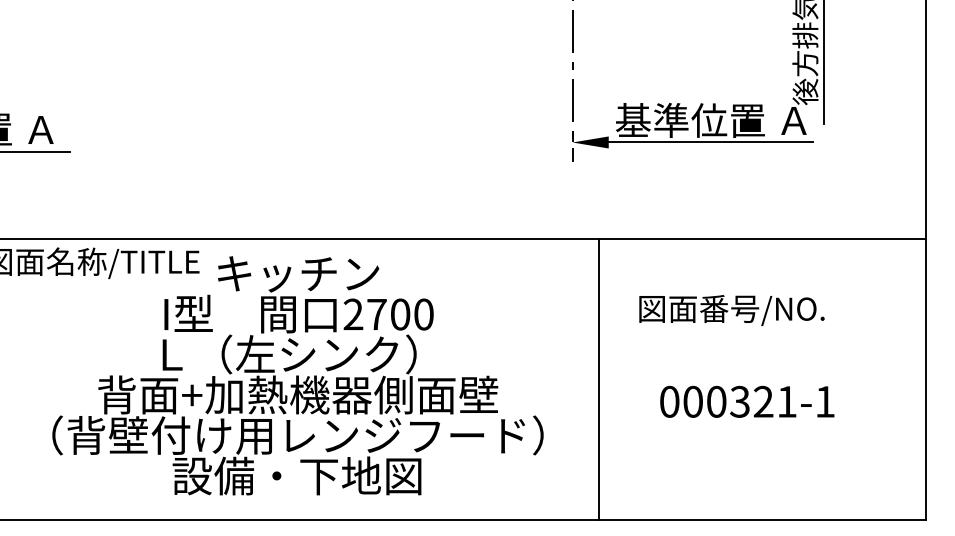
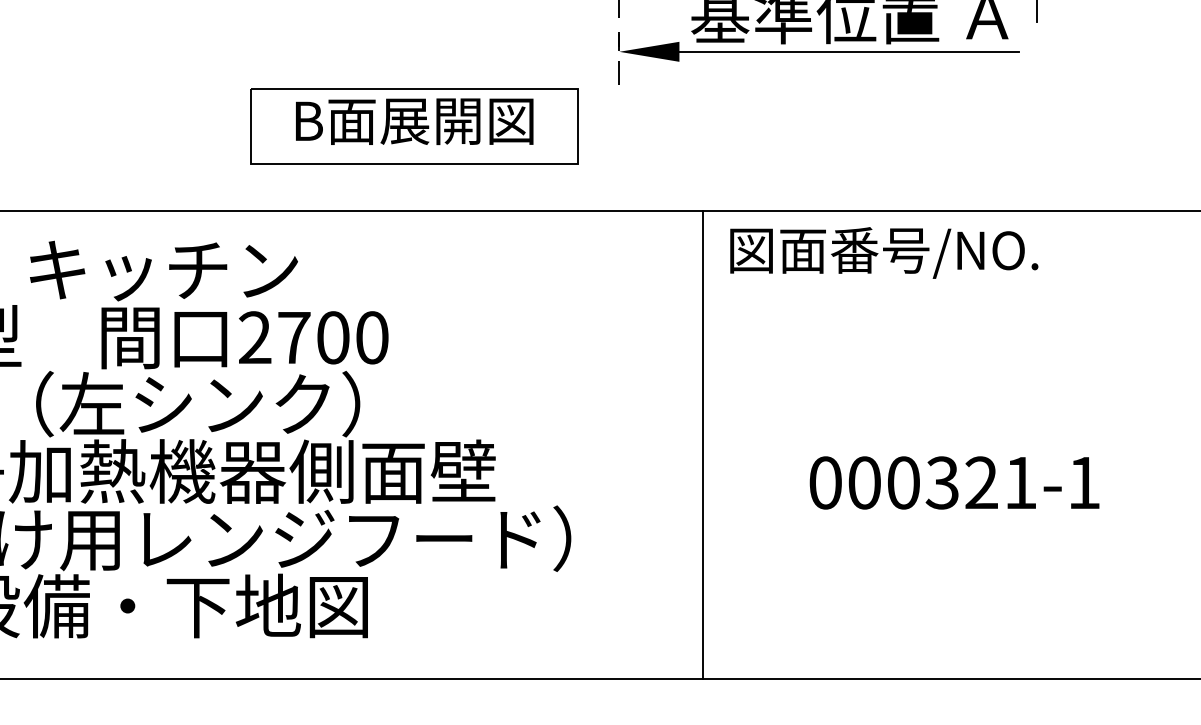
part: (448, 187) -> (413, 126), added
text: (731, 310) -> (883, 252), moved
line: (598, 379) -> (702, 445), moved
text: (747, 401) -> (954, 482), moved

